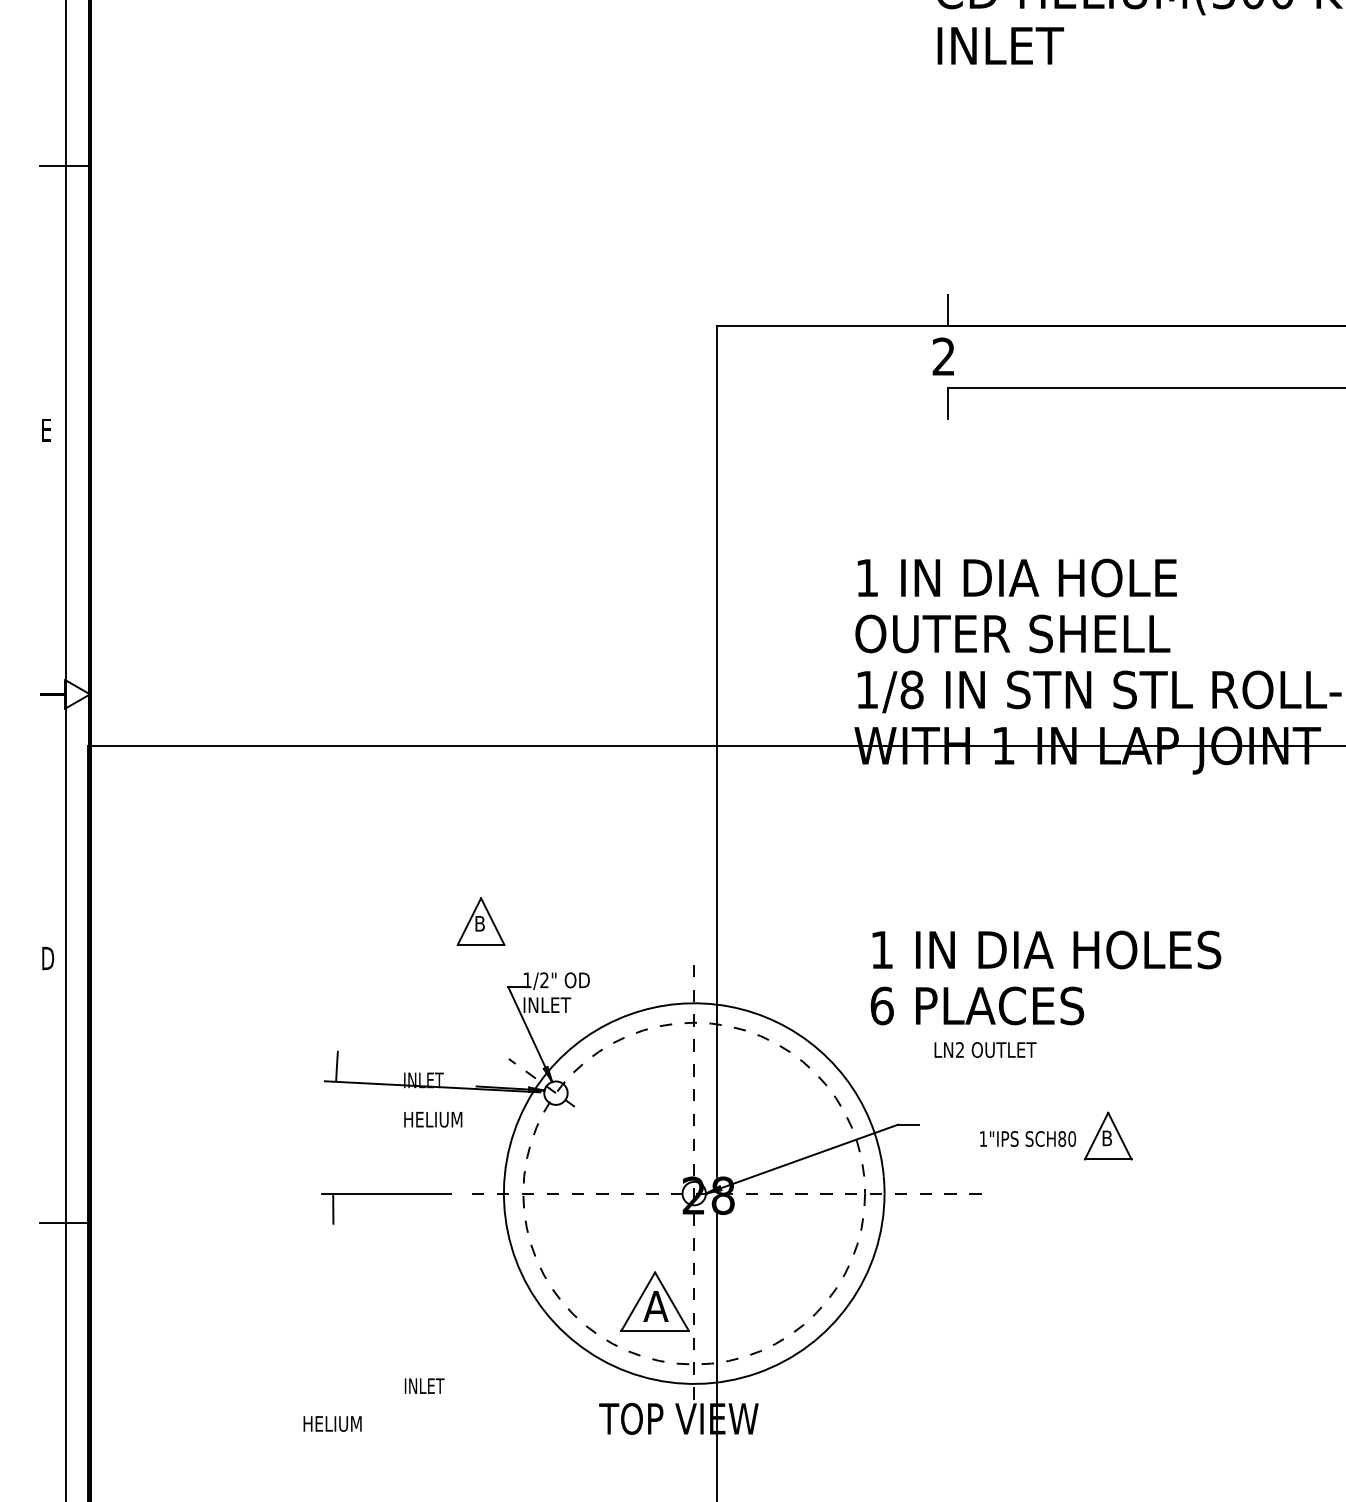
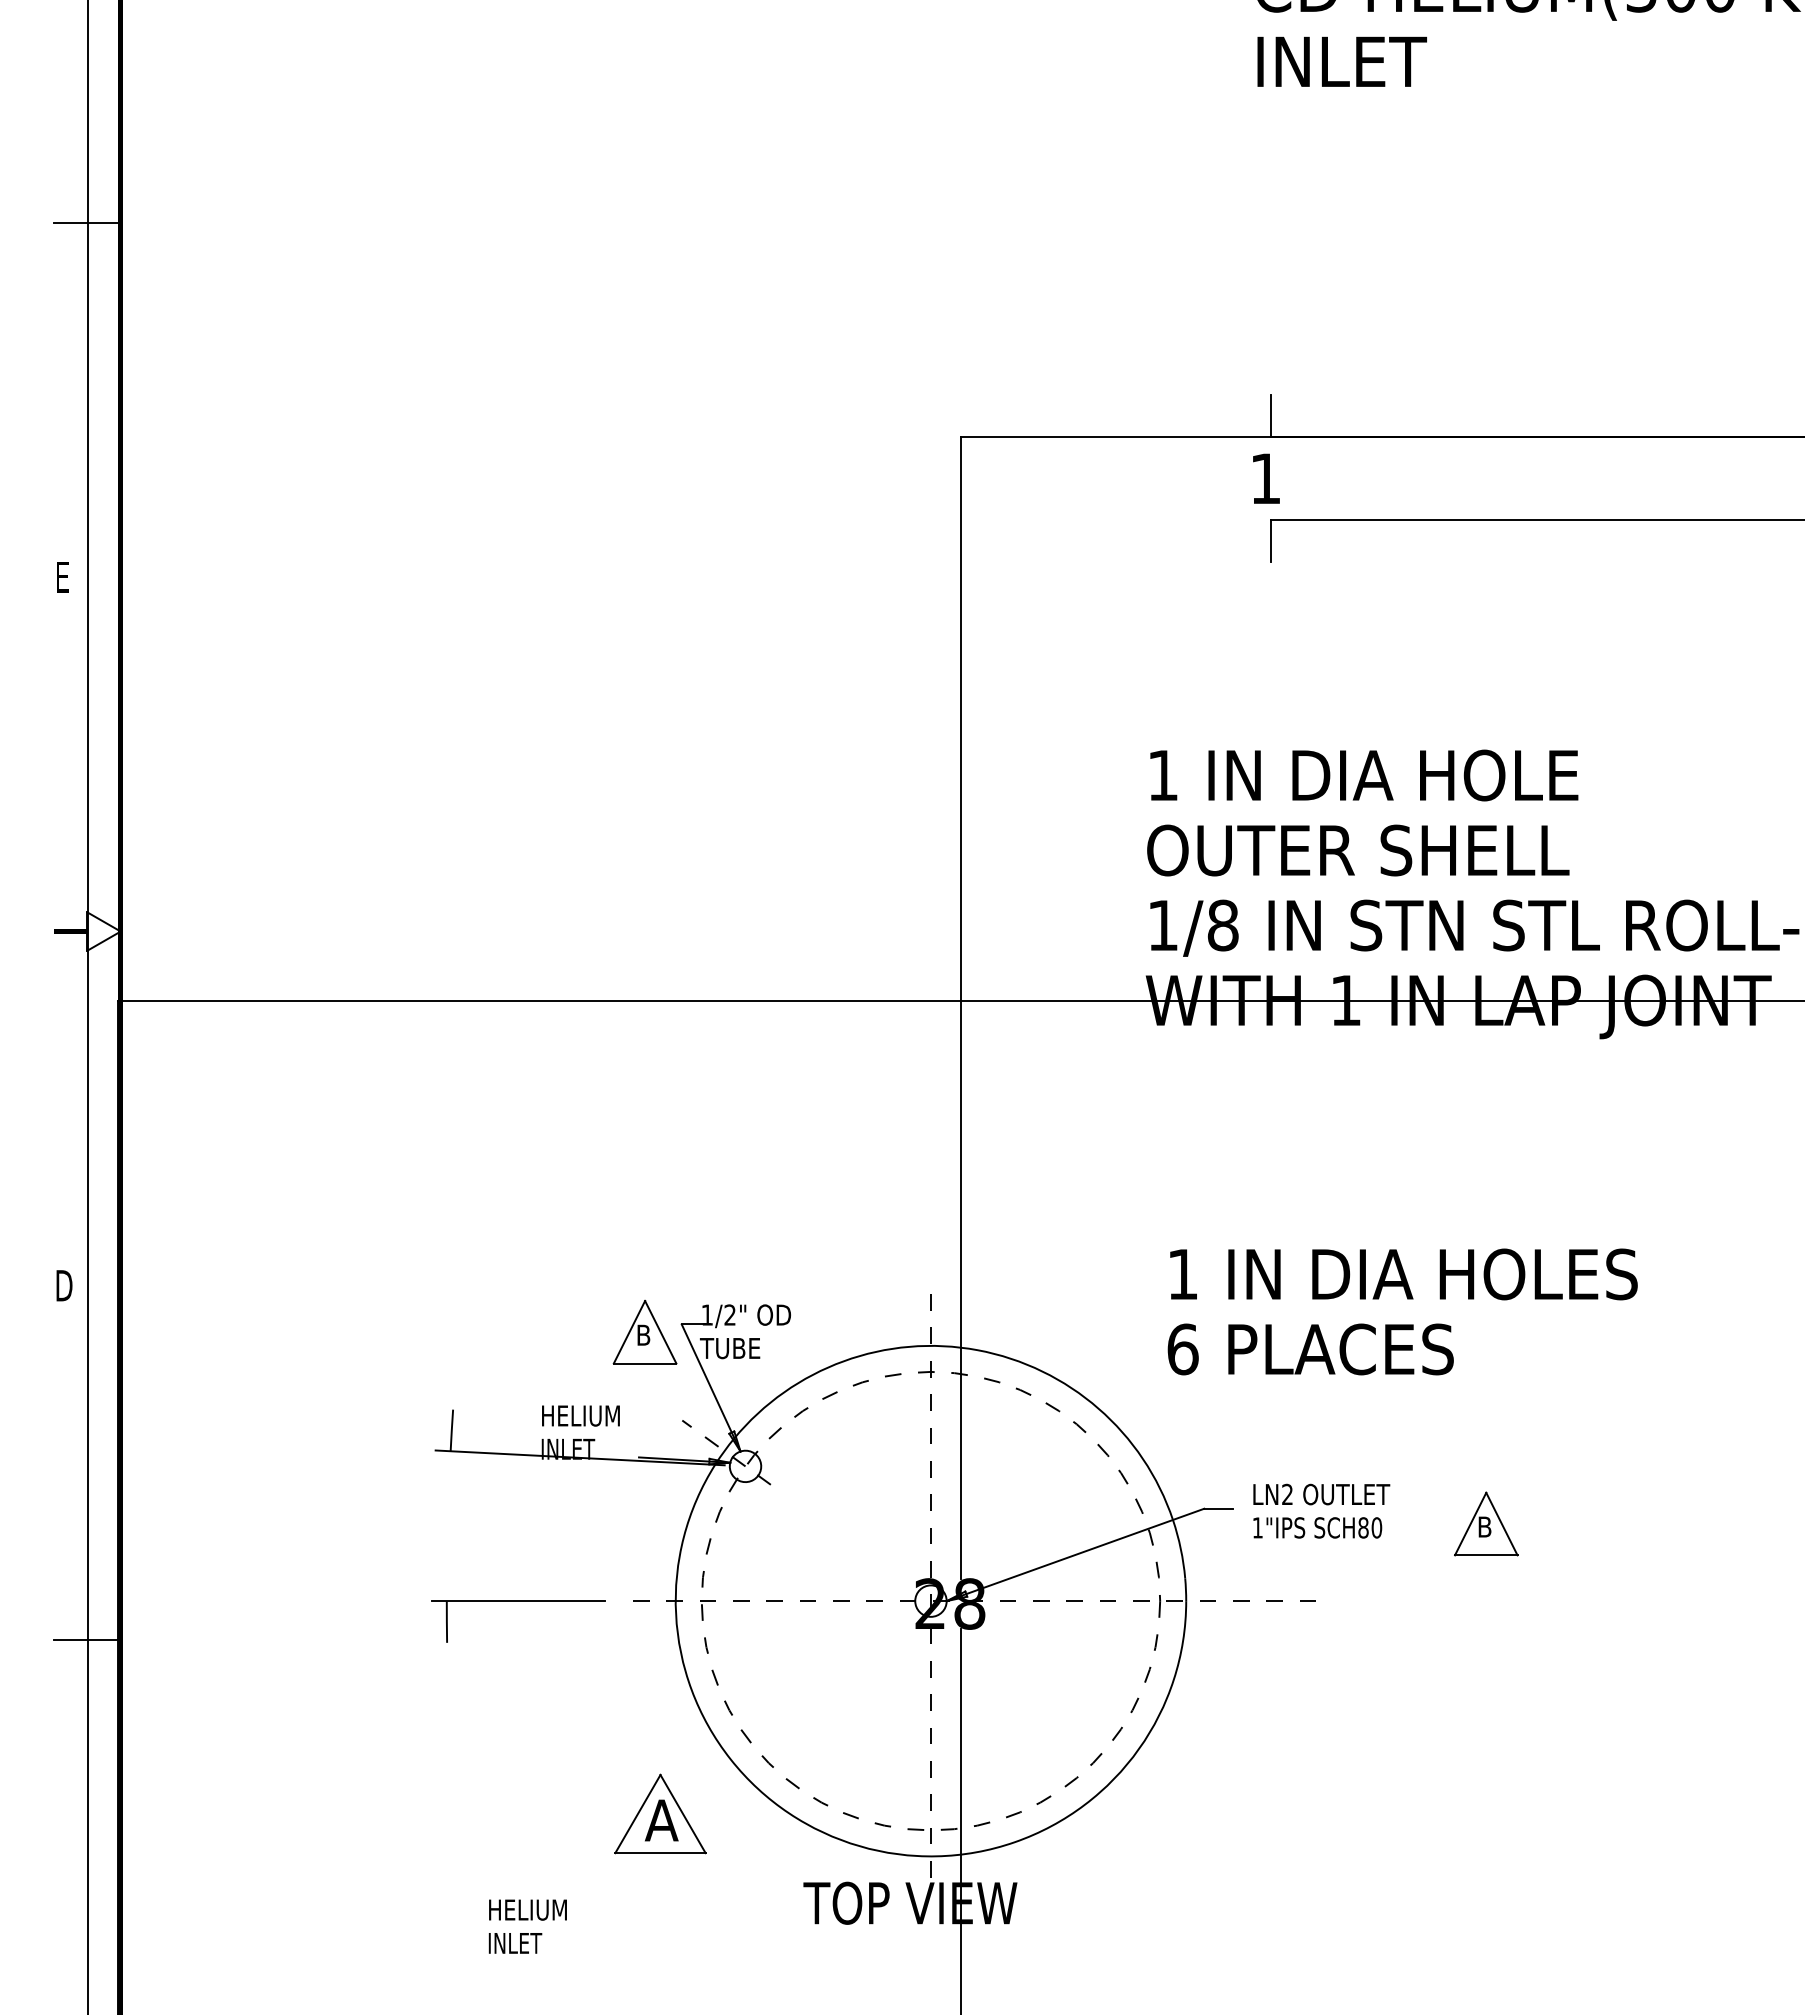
text: (942, 355) -> (1264, 477), 2 -> 1
part: (480, 920) -> (644, 1331), moved
text: (546, 1005) -> (732, 1348), INLET -> TUBE
text: (985, 1049) -> (1321, 1494), moved
text: (432, 1119) -> (580, 1415), moved
text: (1027, 1138) -> (1317, 1527), moved
part: (655, 1301) -> (660, 1813), moved
text: (424, 1386) -> (515, 1943), moved
text: (332, 1423) -> (527, 1909), moved

